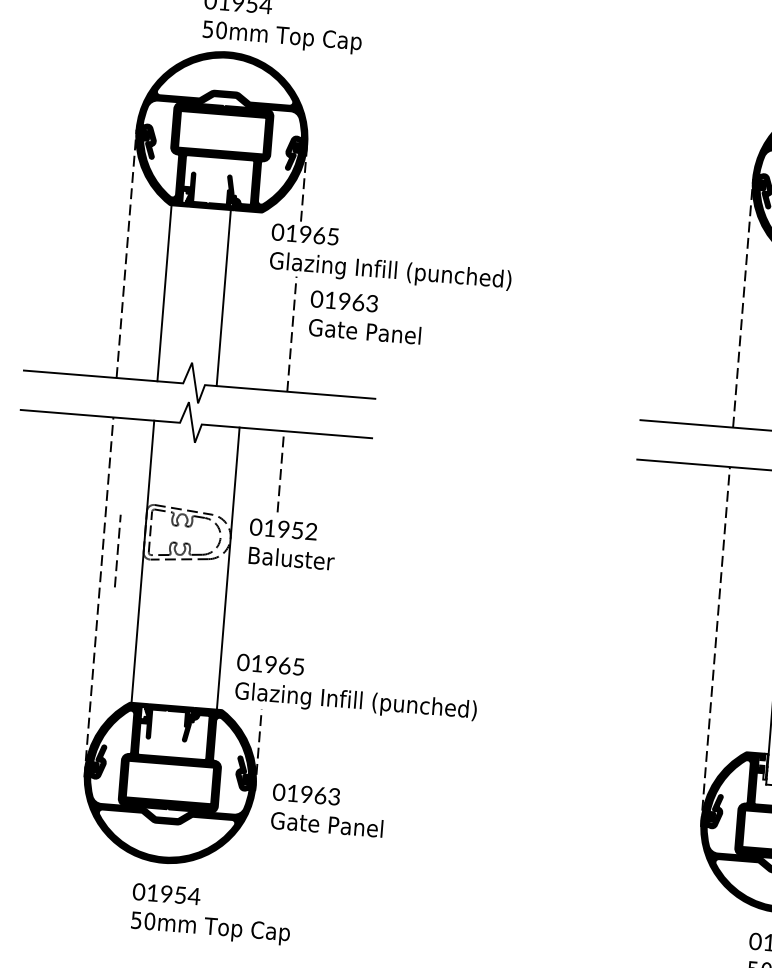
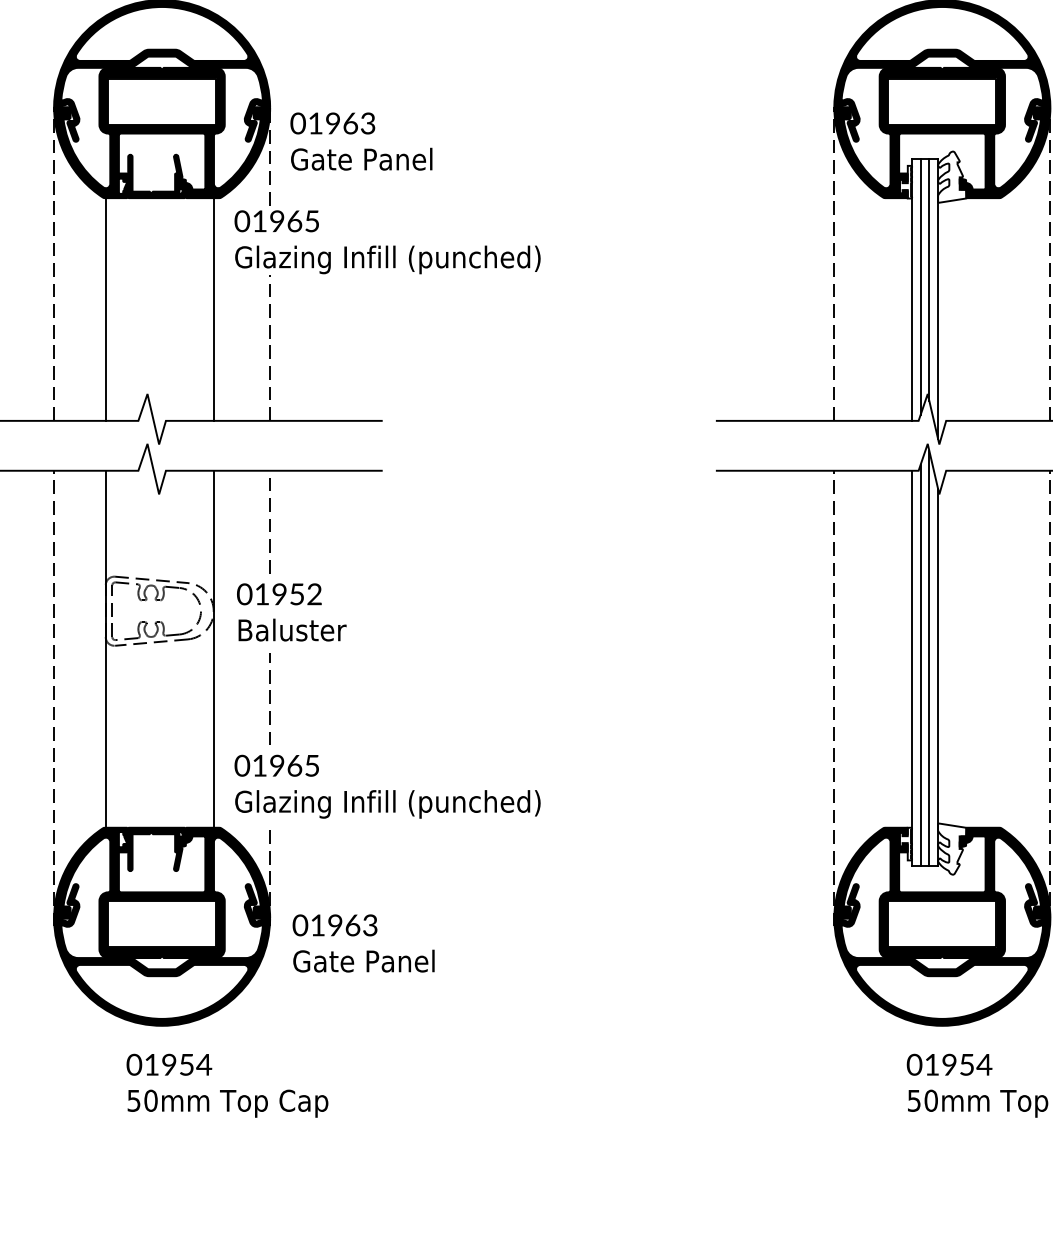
line: (223, 298) -> (213, 309), moved
text: (365, 317) -> (361, 141), moved
line: (117, 550) -> (269, 698), moved

